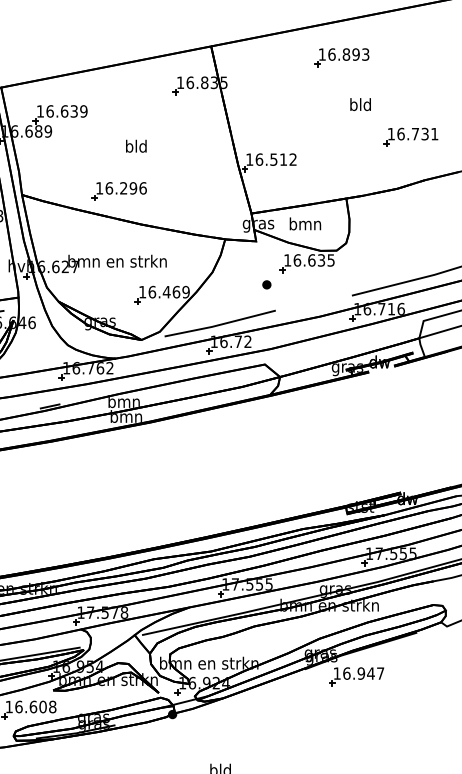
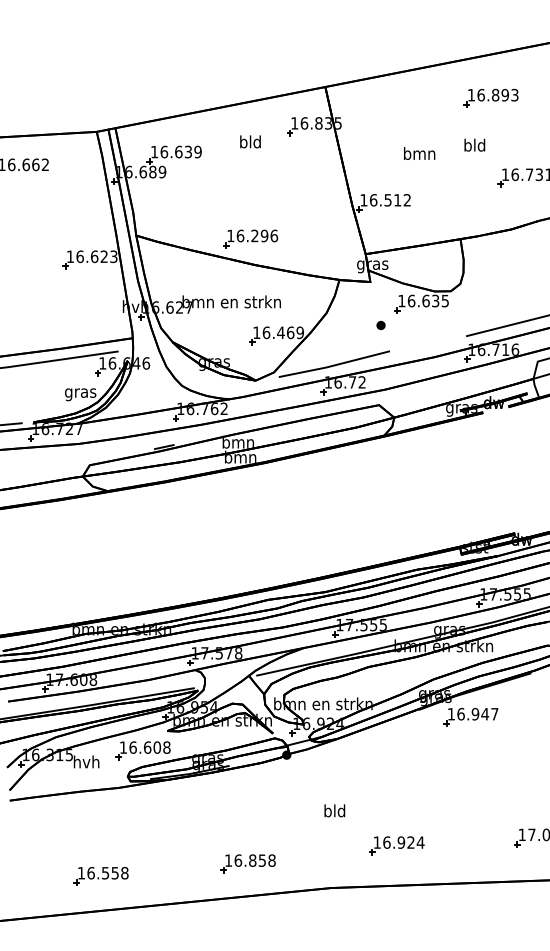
part: (341, 56) -> (490, 97), moved
text: (136, 145) -> (250, 141), moved
part: (119, 190) -> (250, 238), moved
text: (305, 223) -> (419, 153), moved

